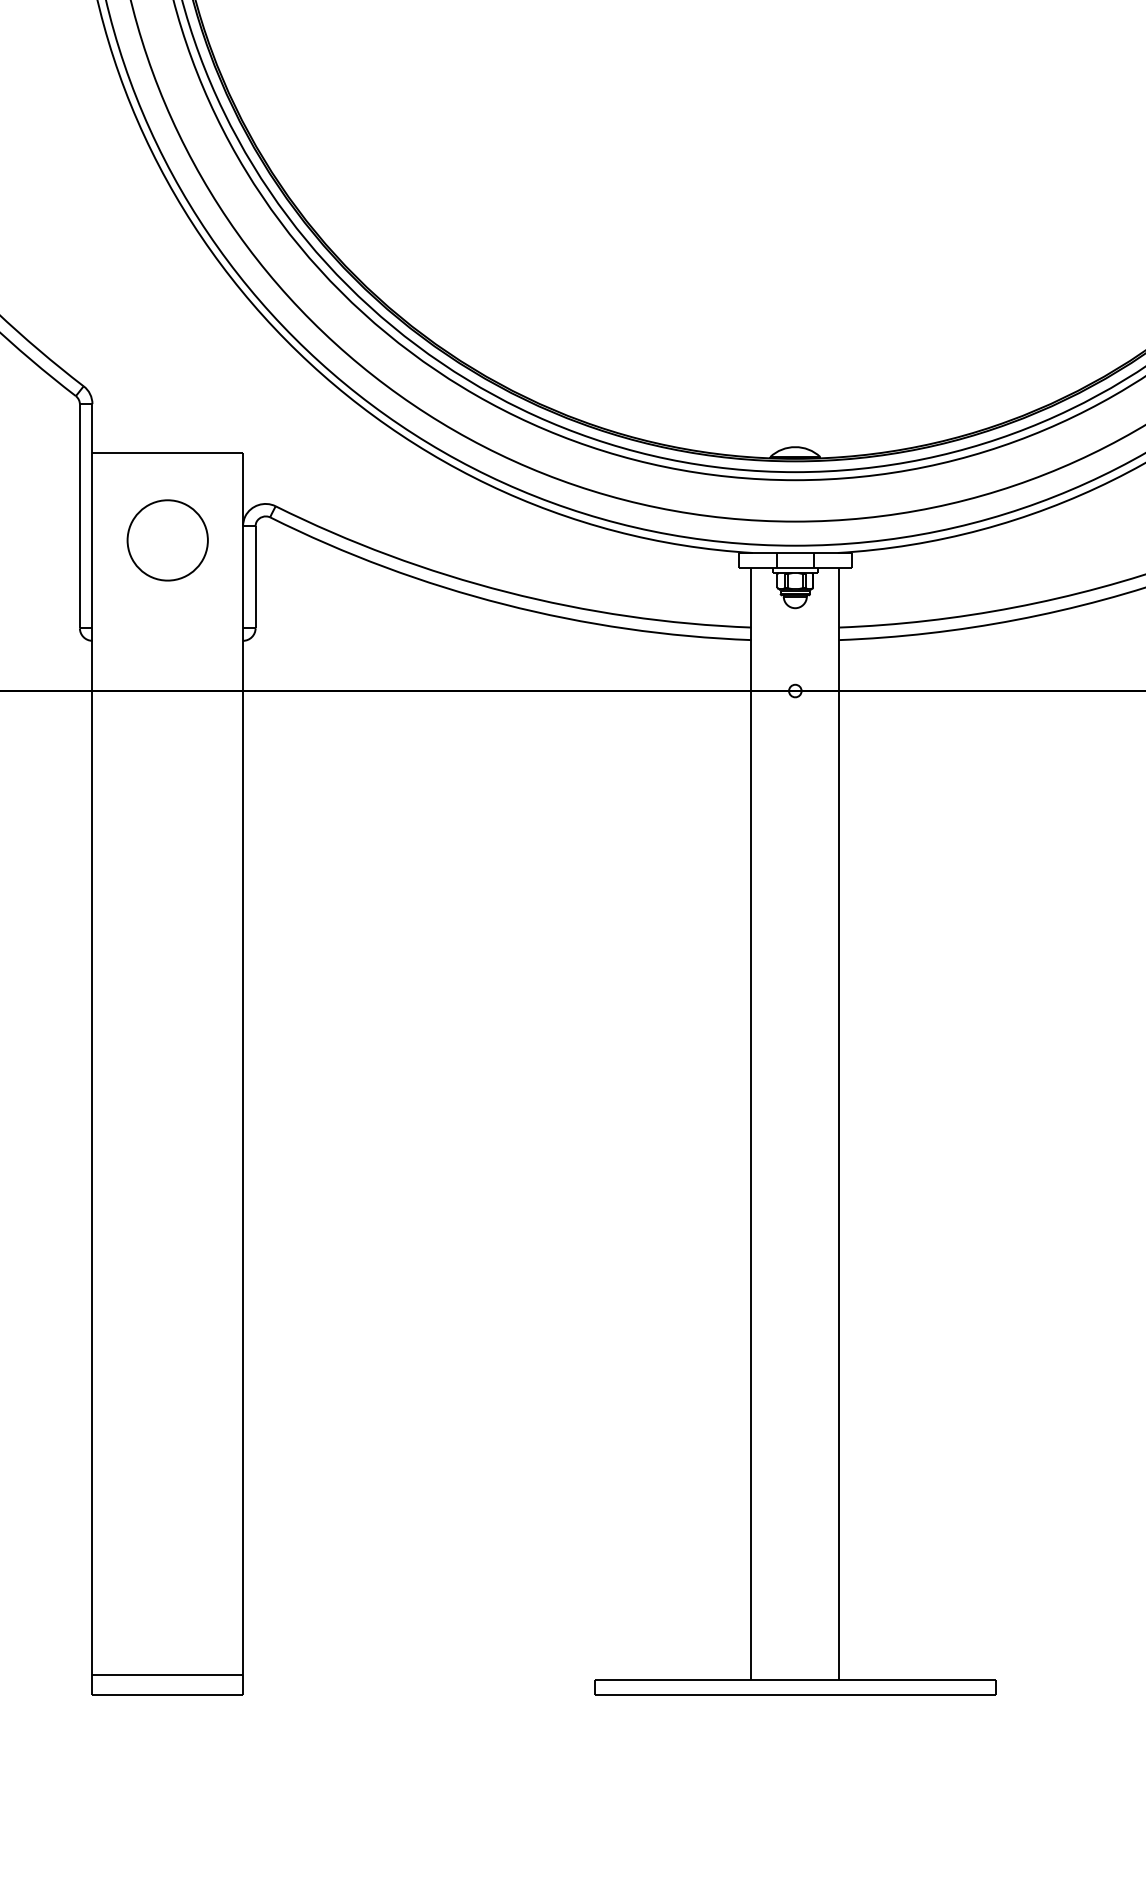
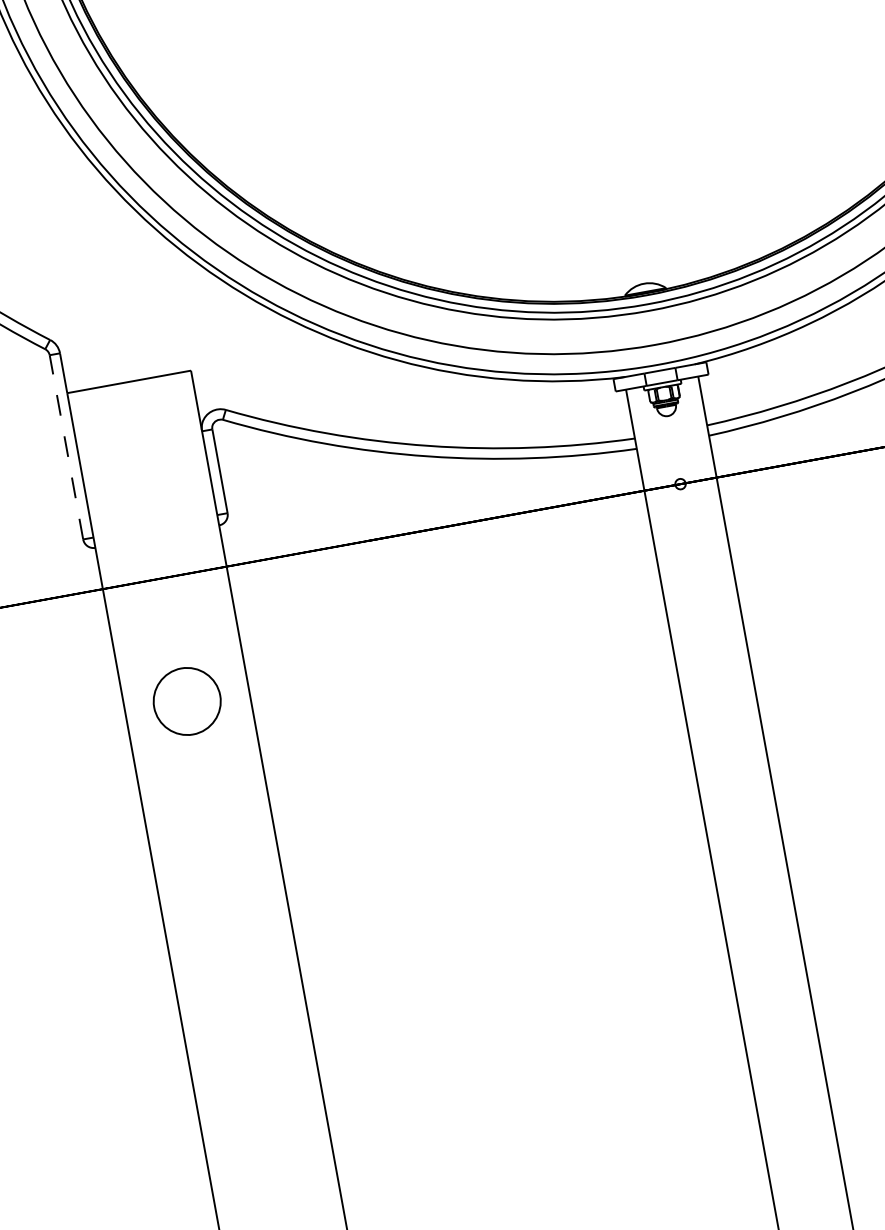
line: (79, 515) -> (66, 446), solid -> dashed
part: (167, 540) -> (187, 701), moved

